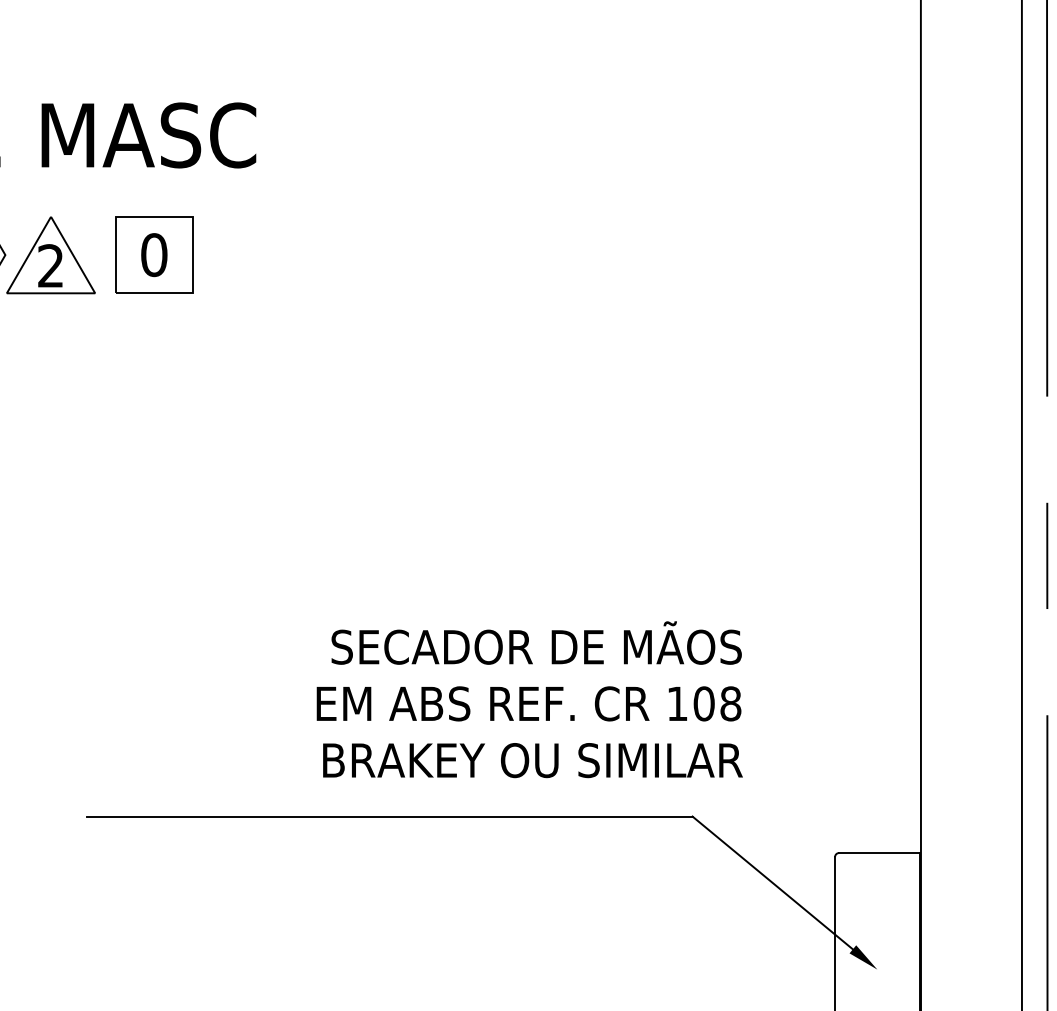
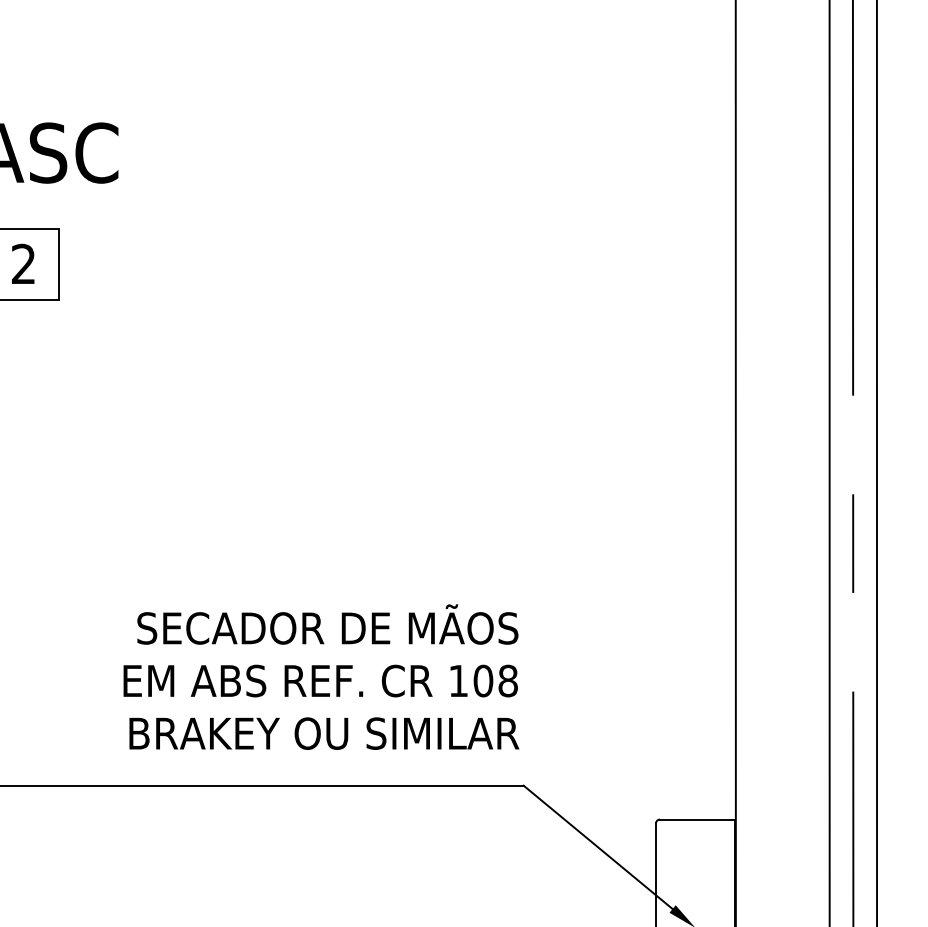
text: (154, 255) -> (23, 264), 0 -> 2
text: (529, 699) -> (321, 676), moved

